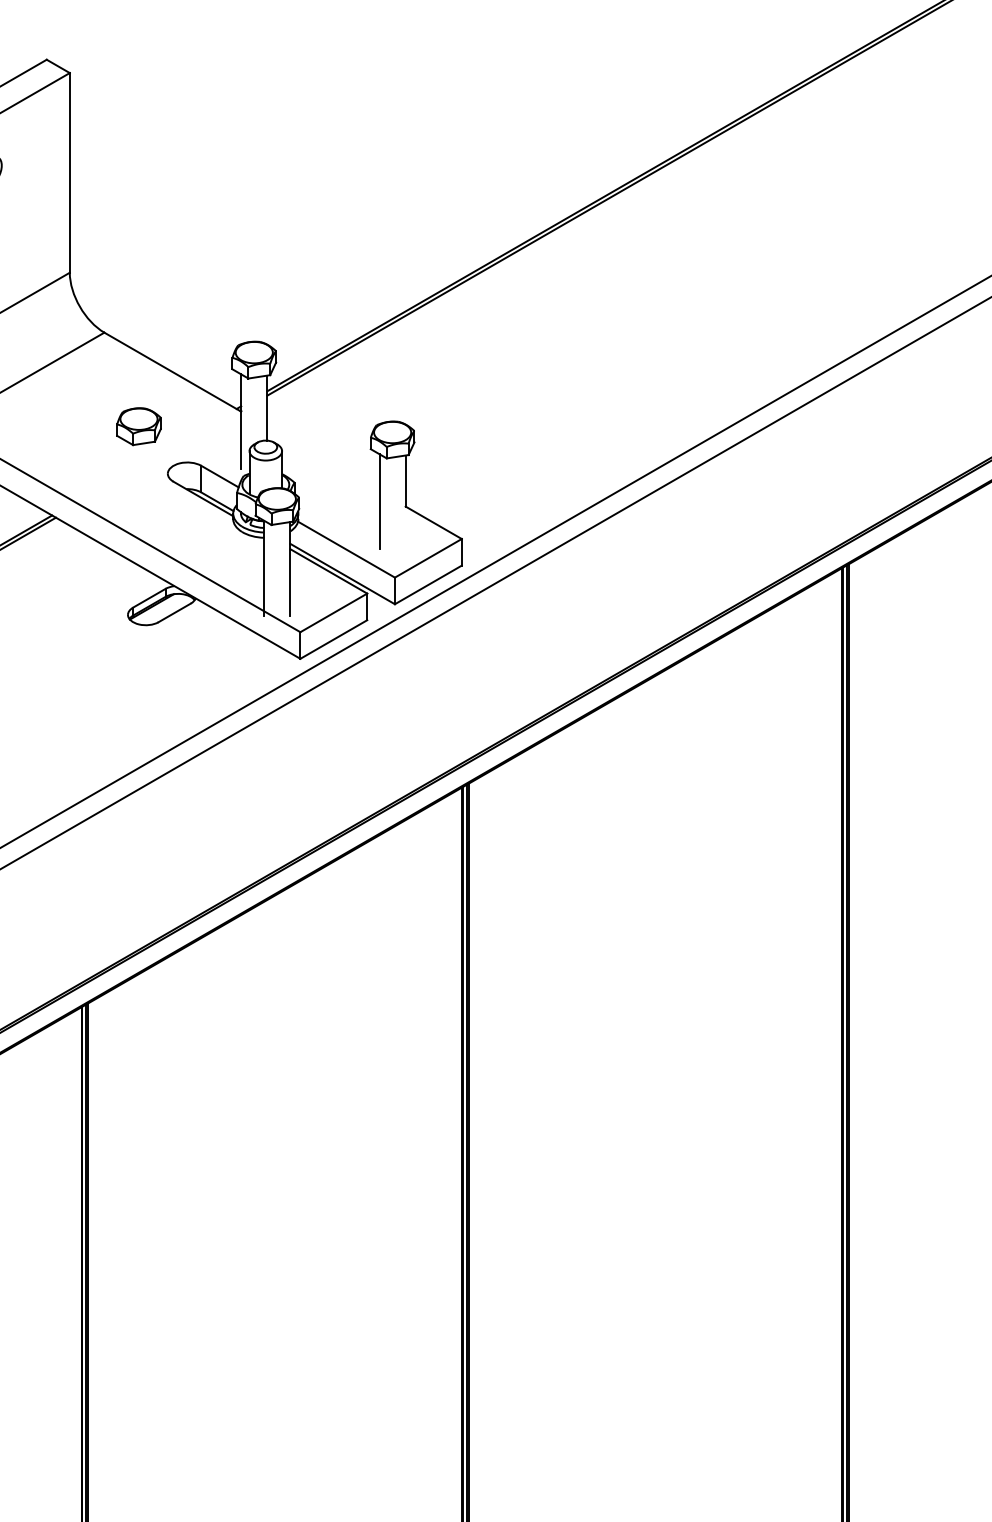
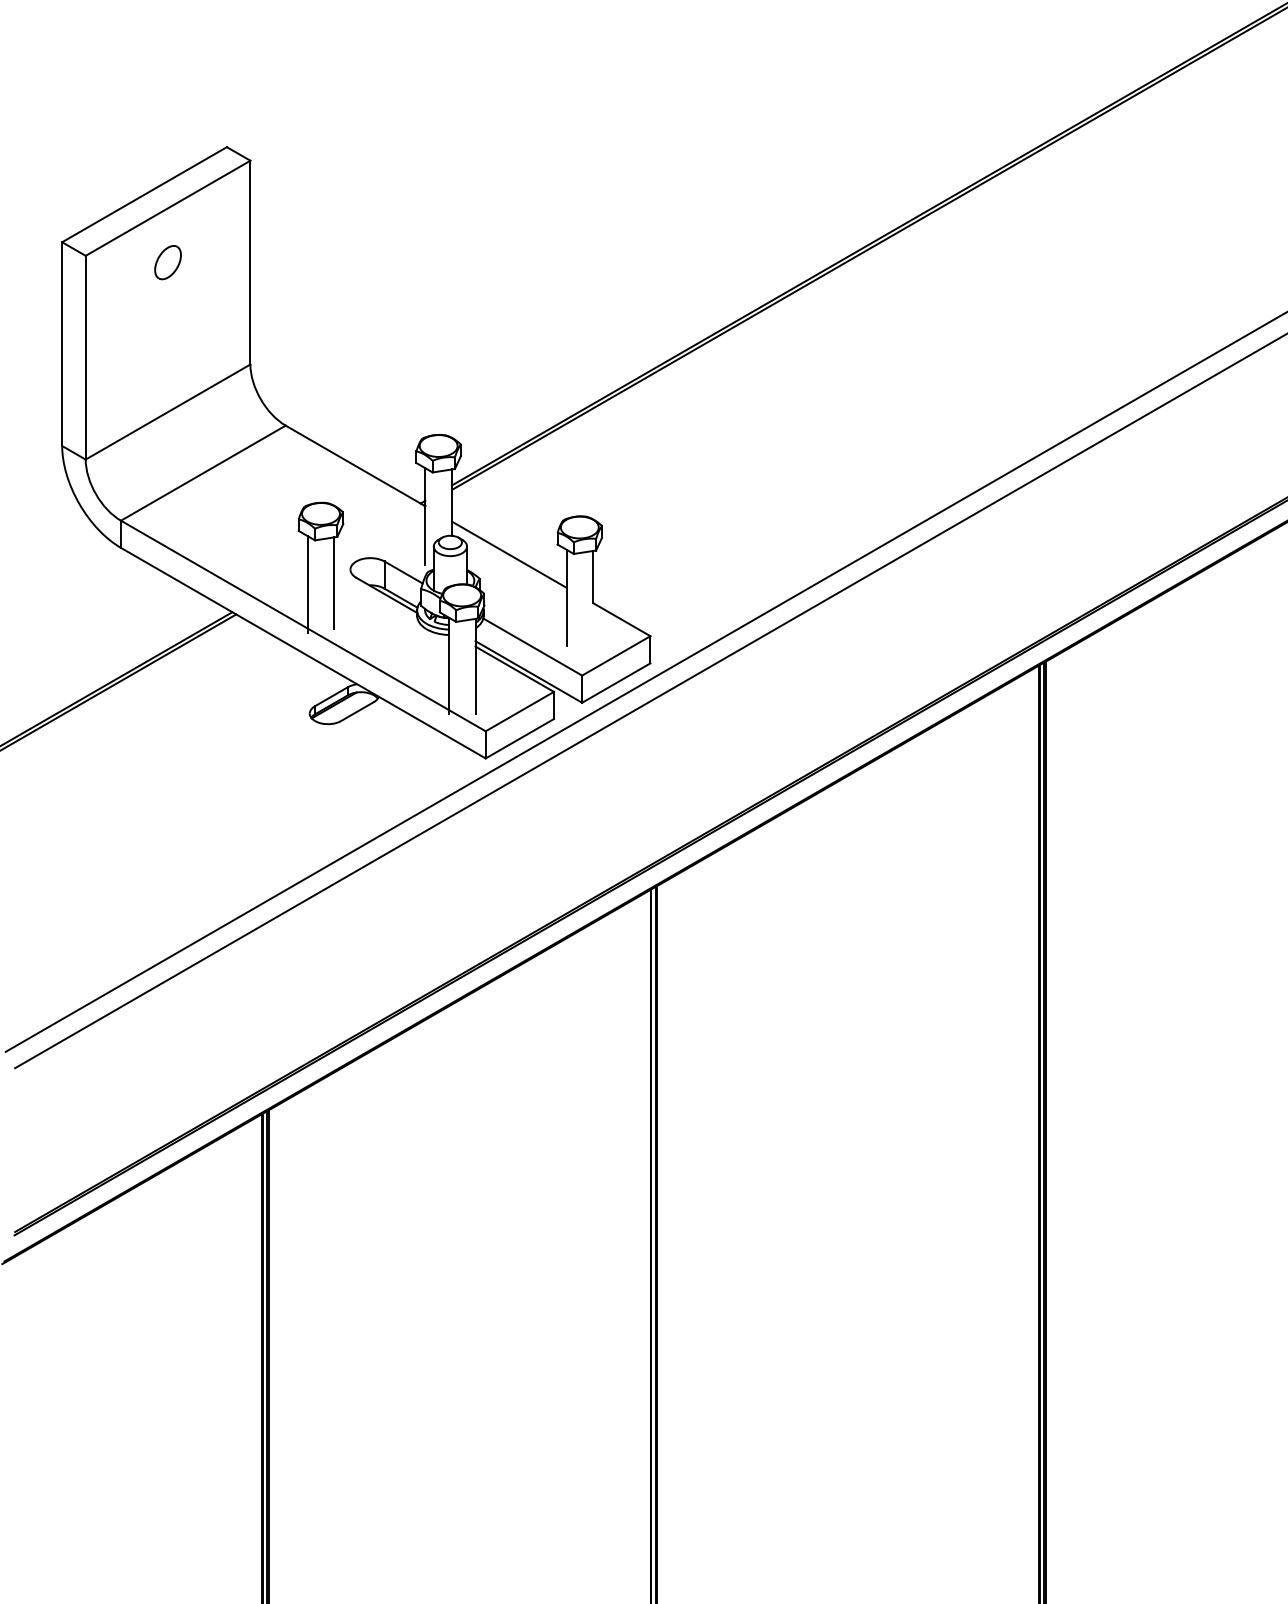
line: (322, 458) -> (508, 554), added
line: (152, 486) -> (334, 582), added
line: (125, 488) -> (307, 584), added

